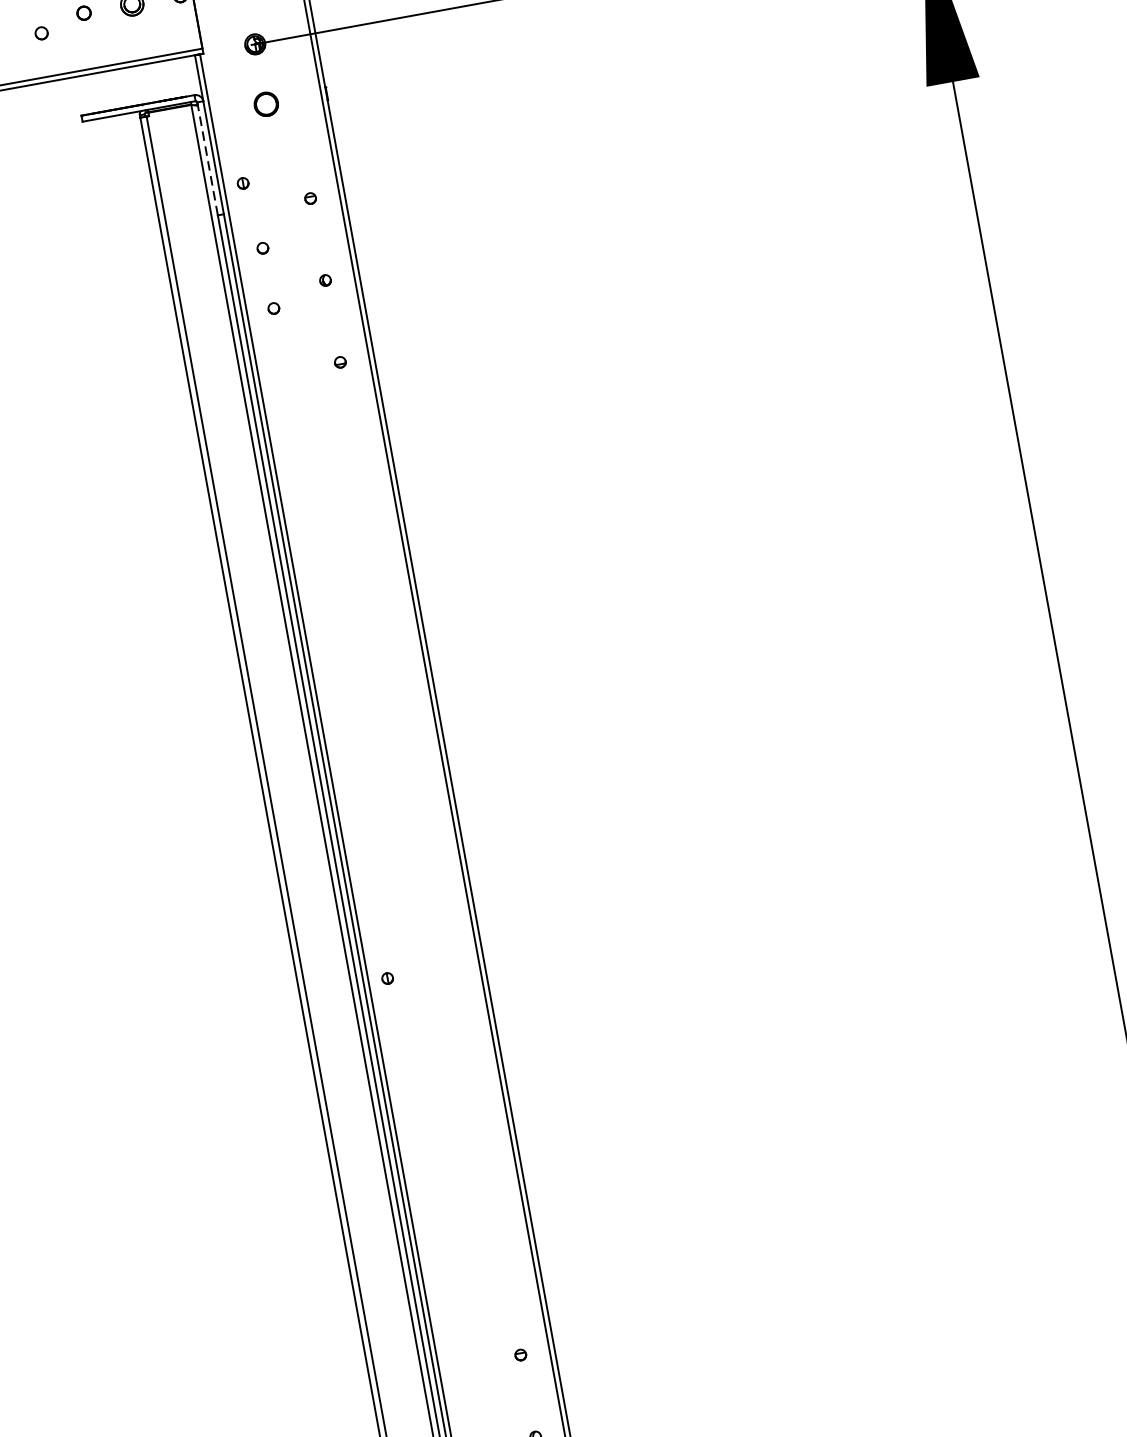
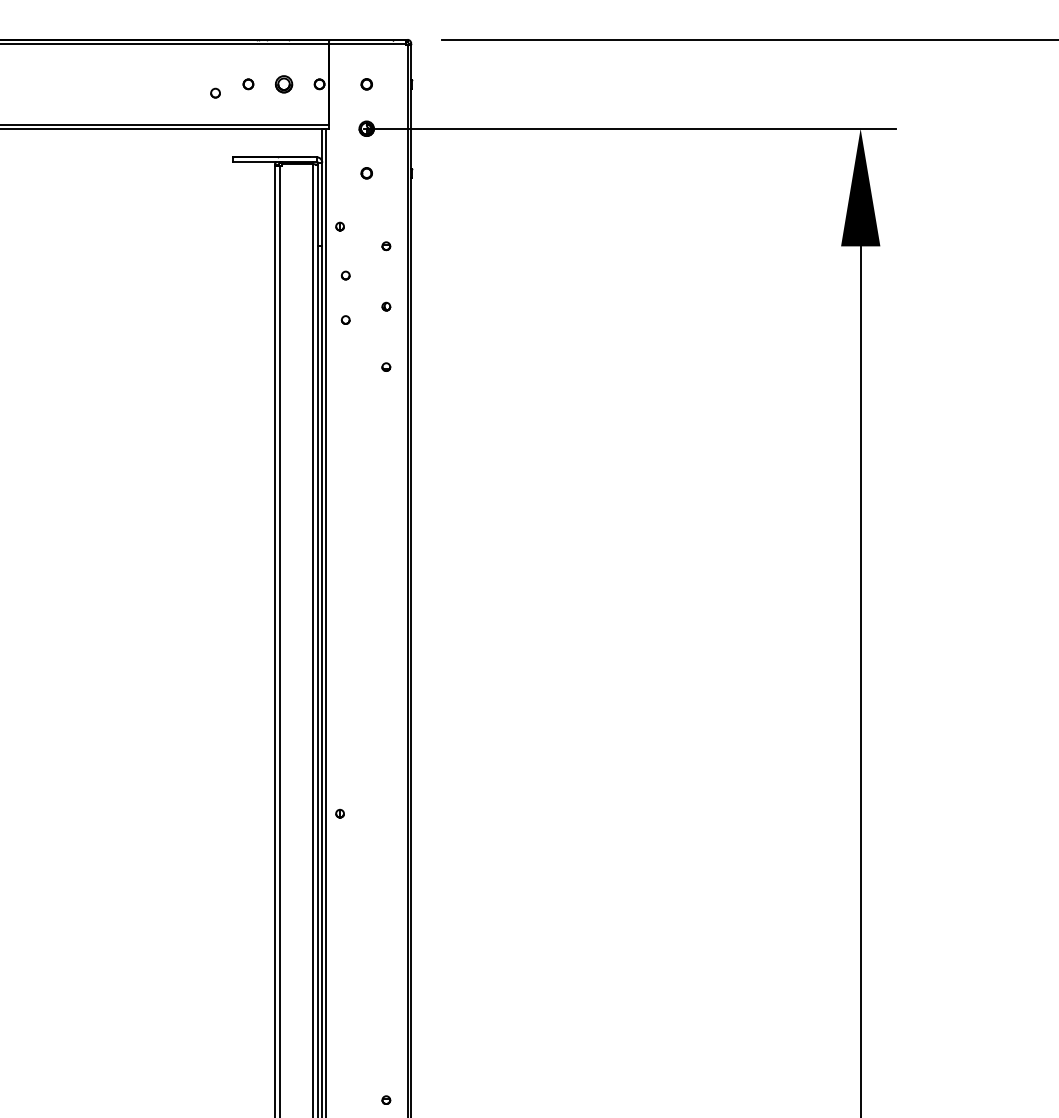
circle: (265, 104) -> (366, 173), size x0.62
line: (207, 158) -> (317, 204), dashed -> solid

